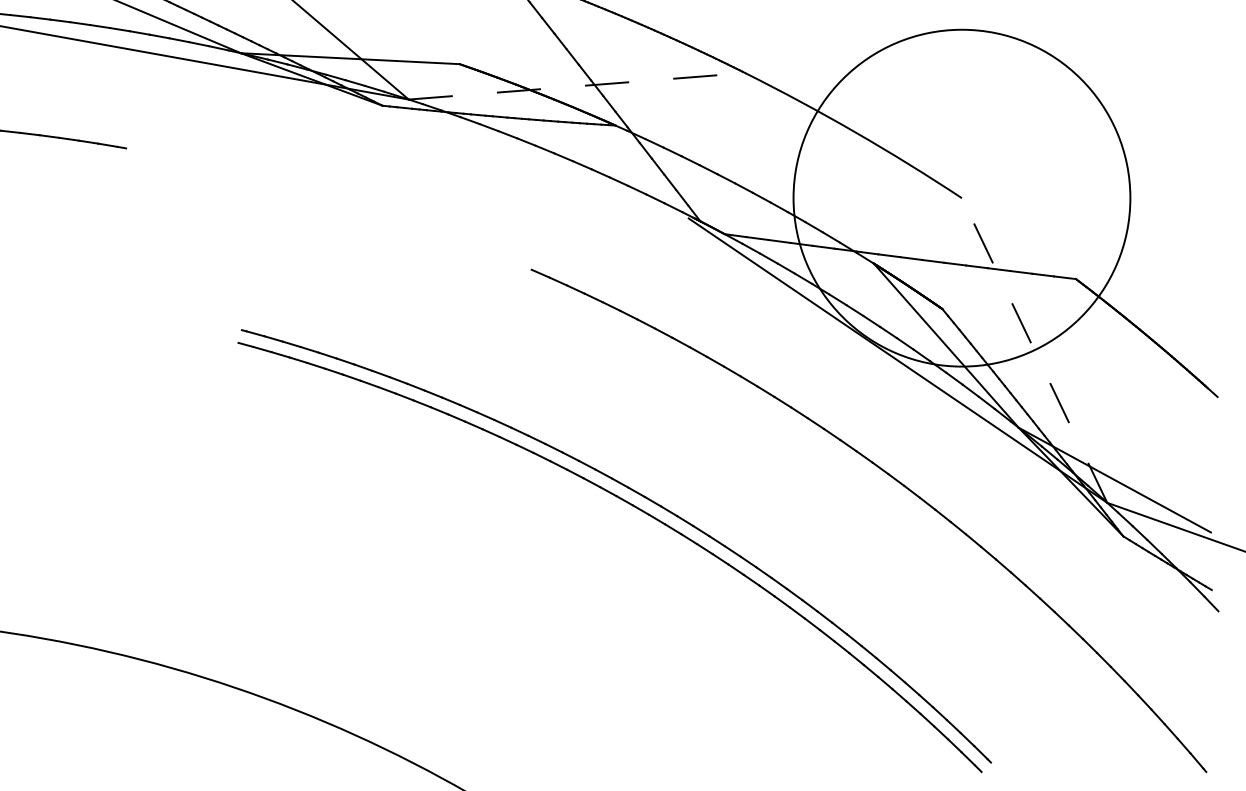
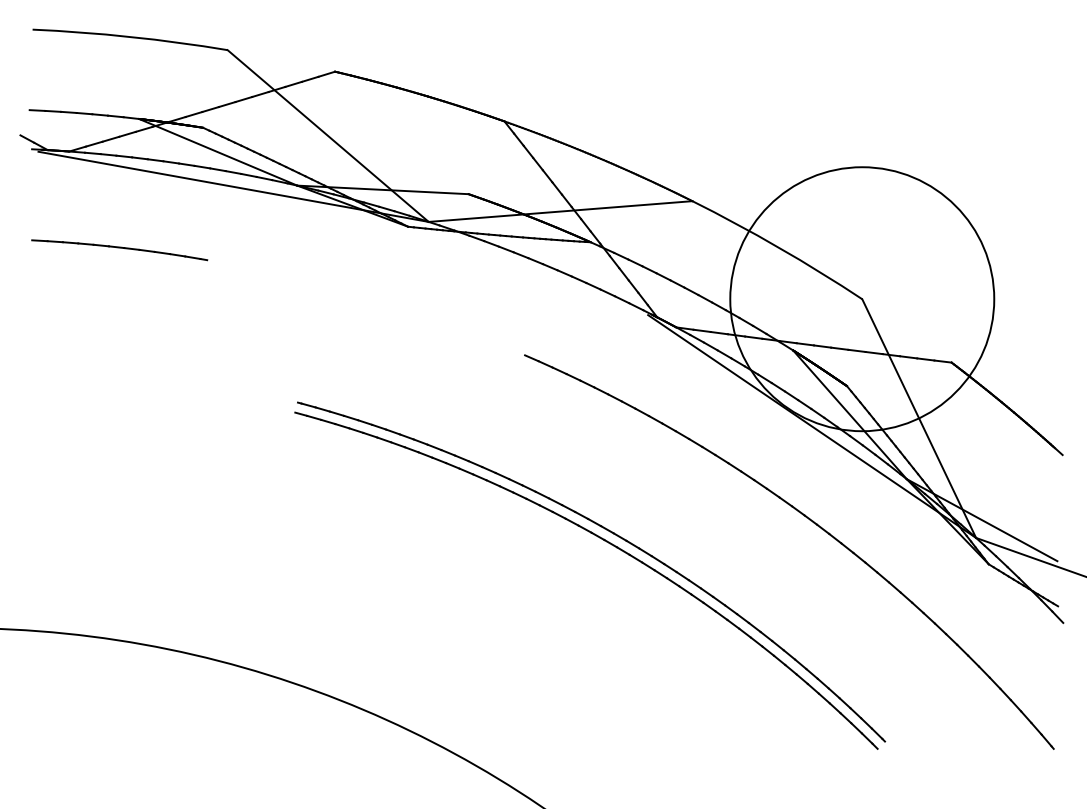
line: (578, 86) -> (561, 211), dashed -> solid
line: (1033, 350) -> (918, 418), dashed -> solid

